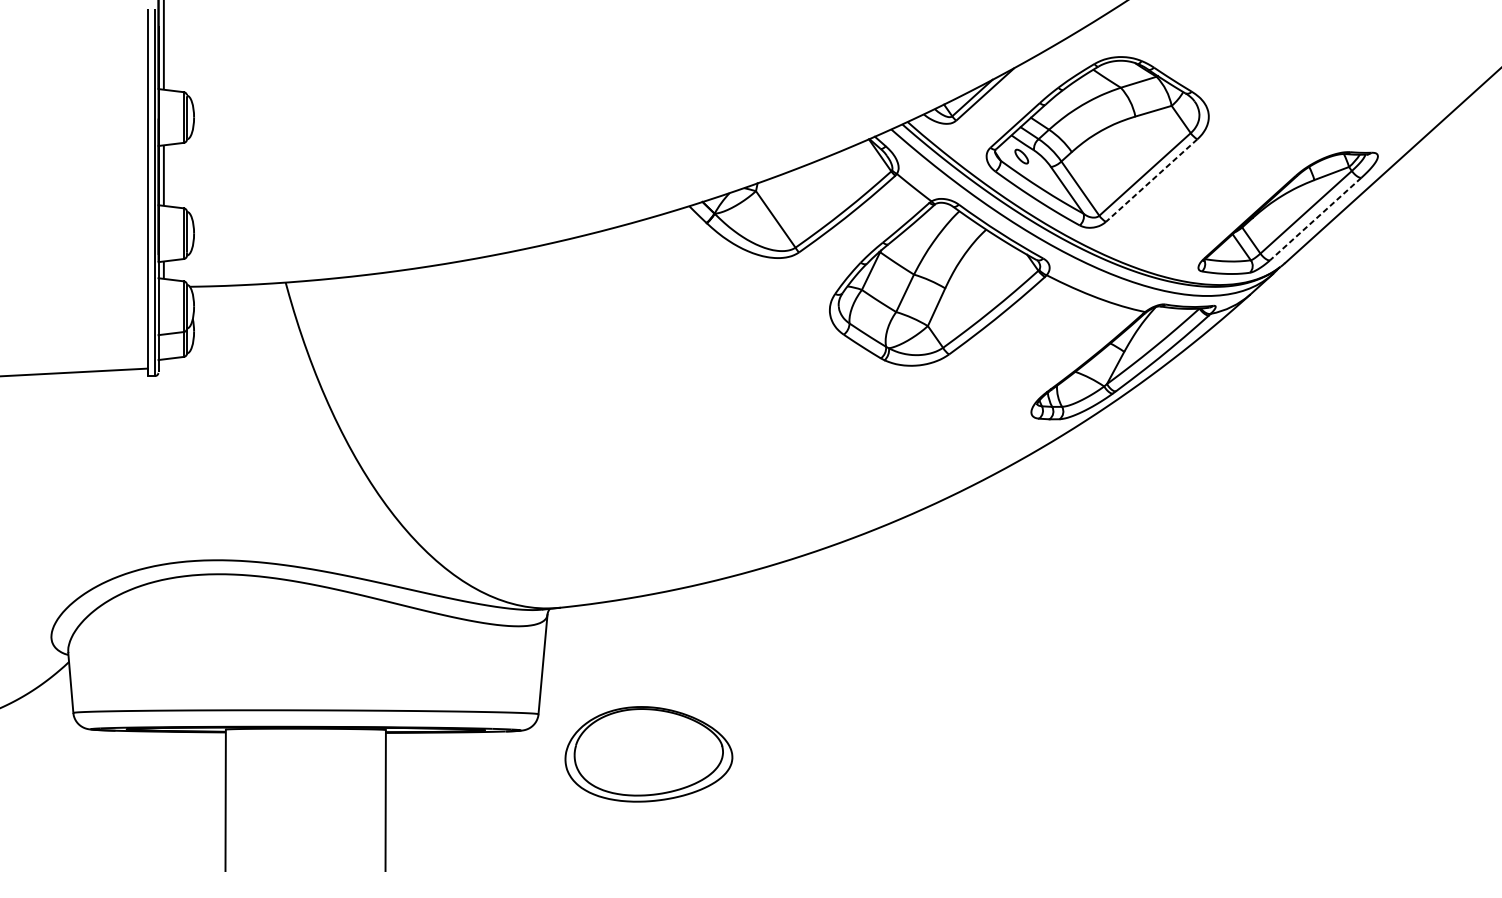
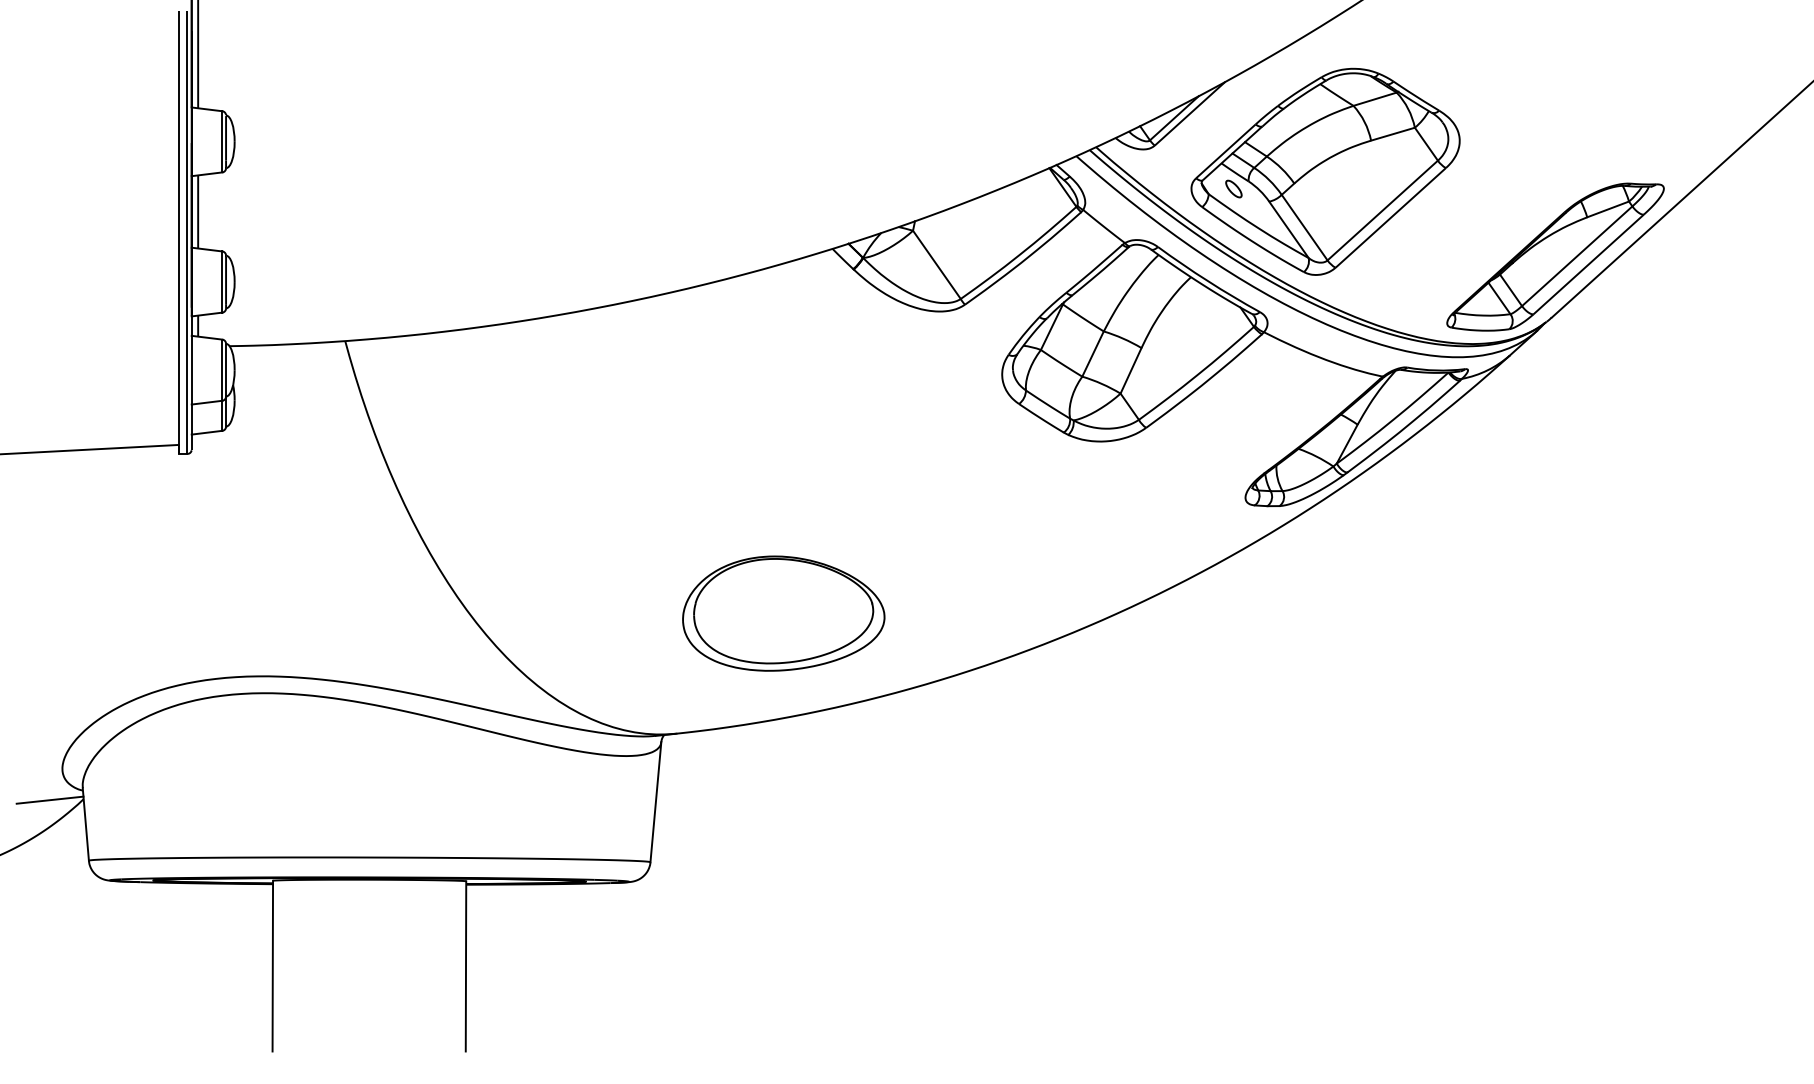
line: (1151, 180) -> (1390, 217), dashed -> solid
line: (1315, 219) -> (1588, 264), dashed -> solid
line: (40, 662) -> (49, 799), added
part: (648, 754) -> (783, 613), moved

